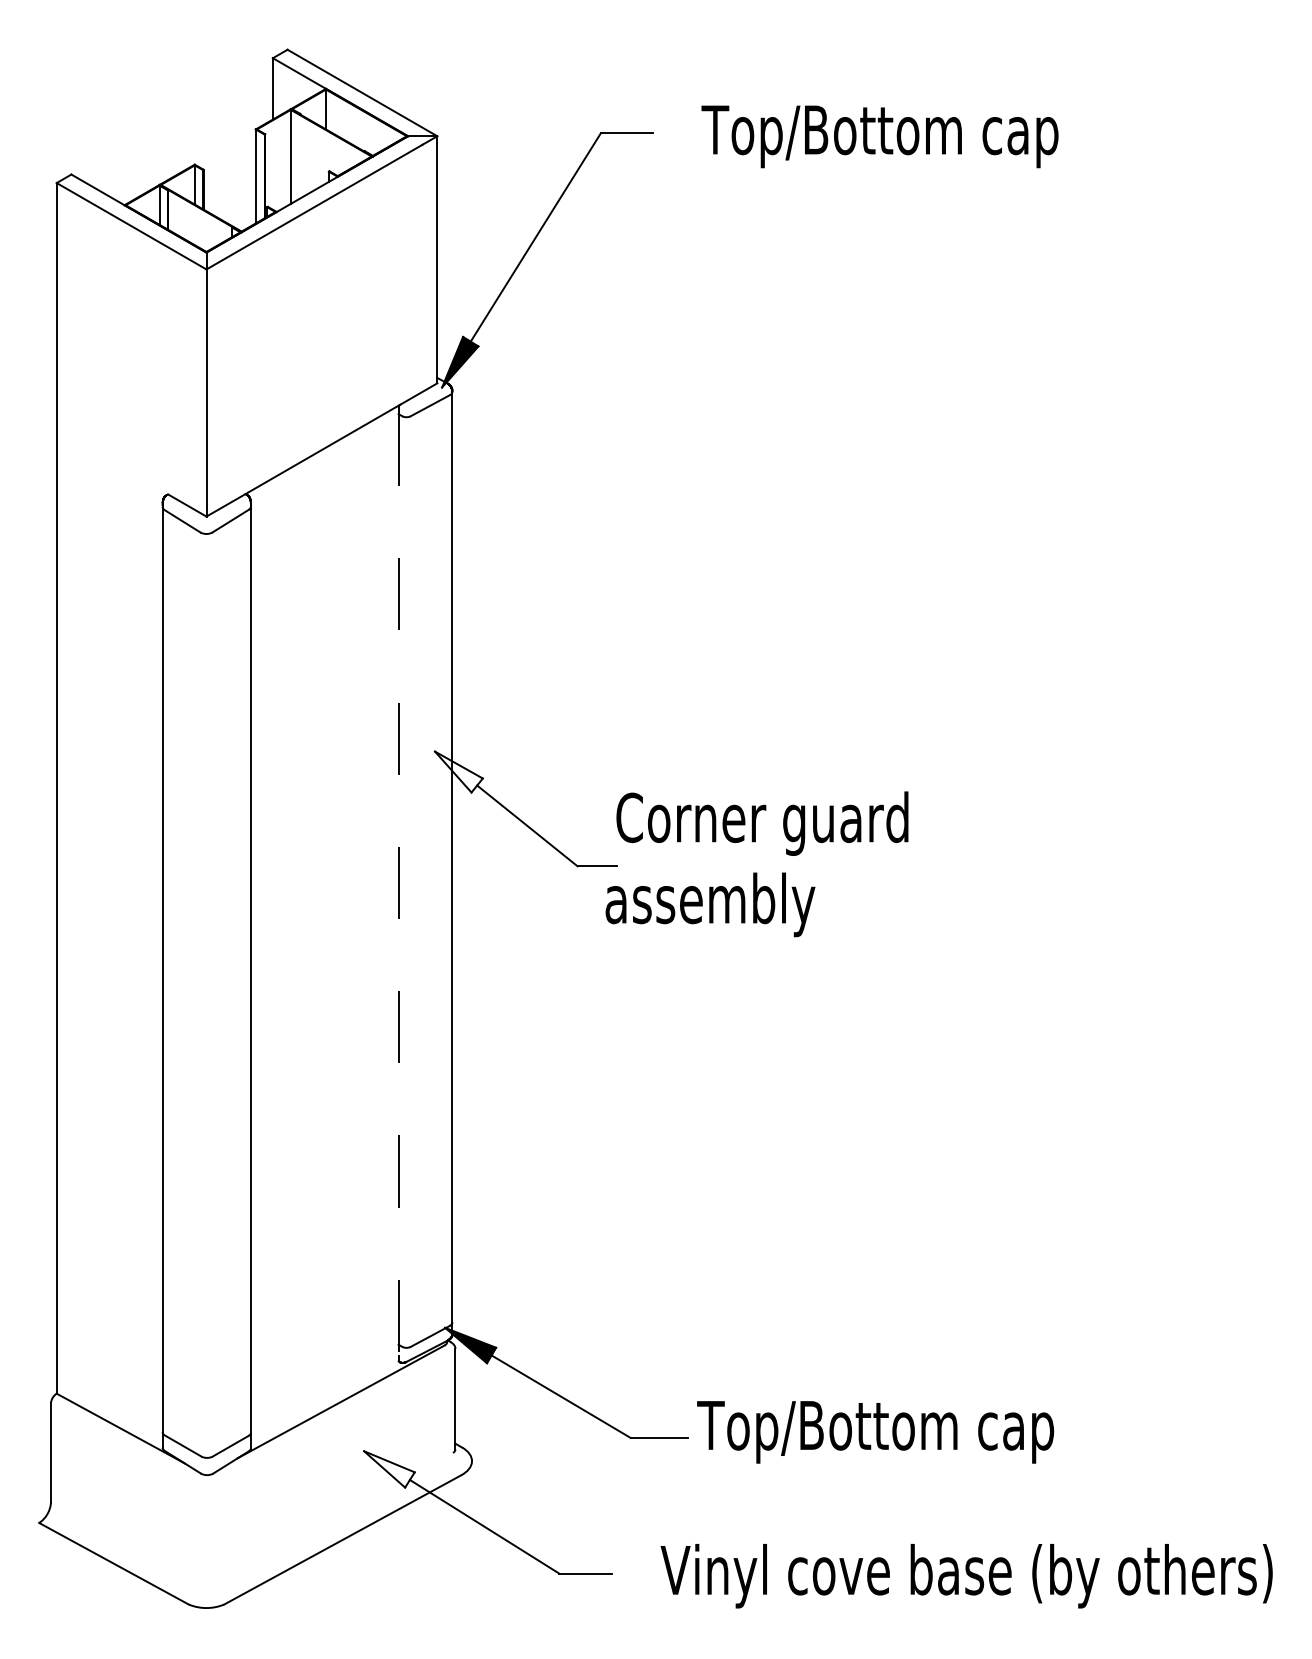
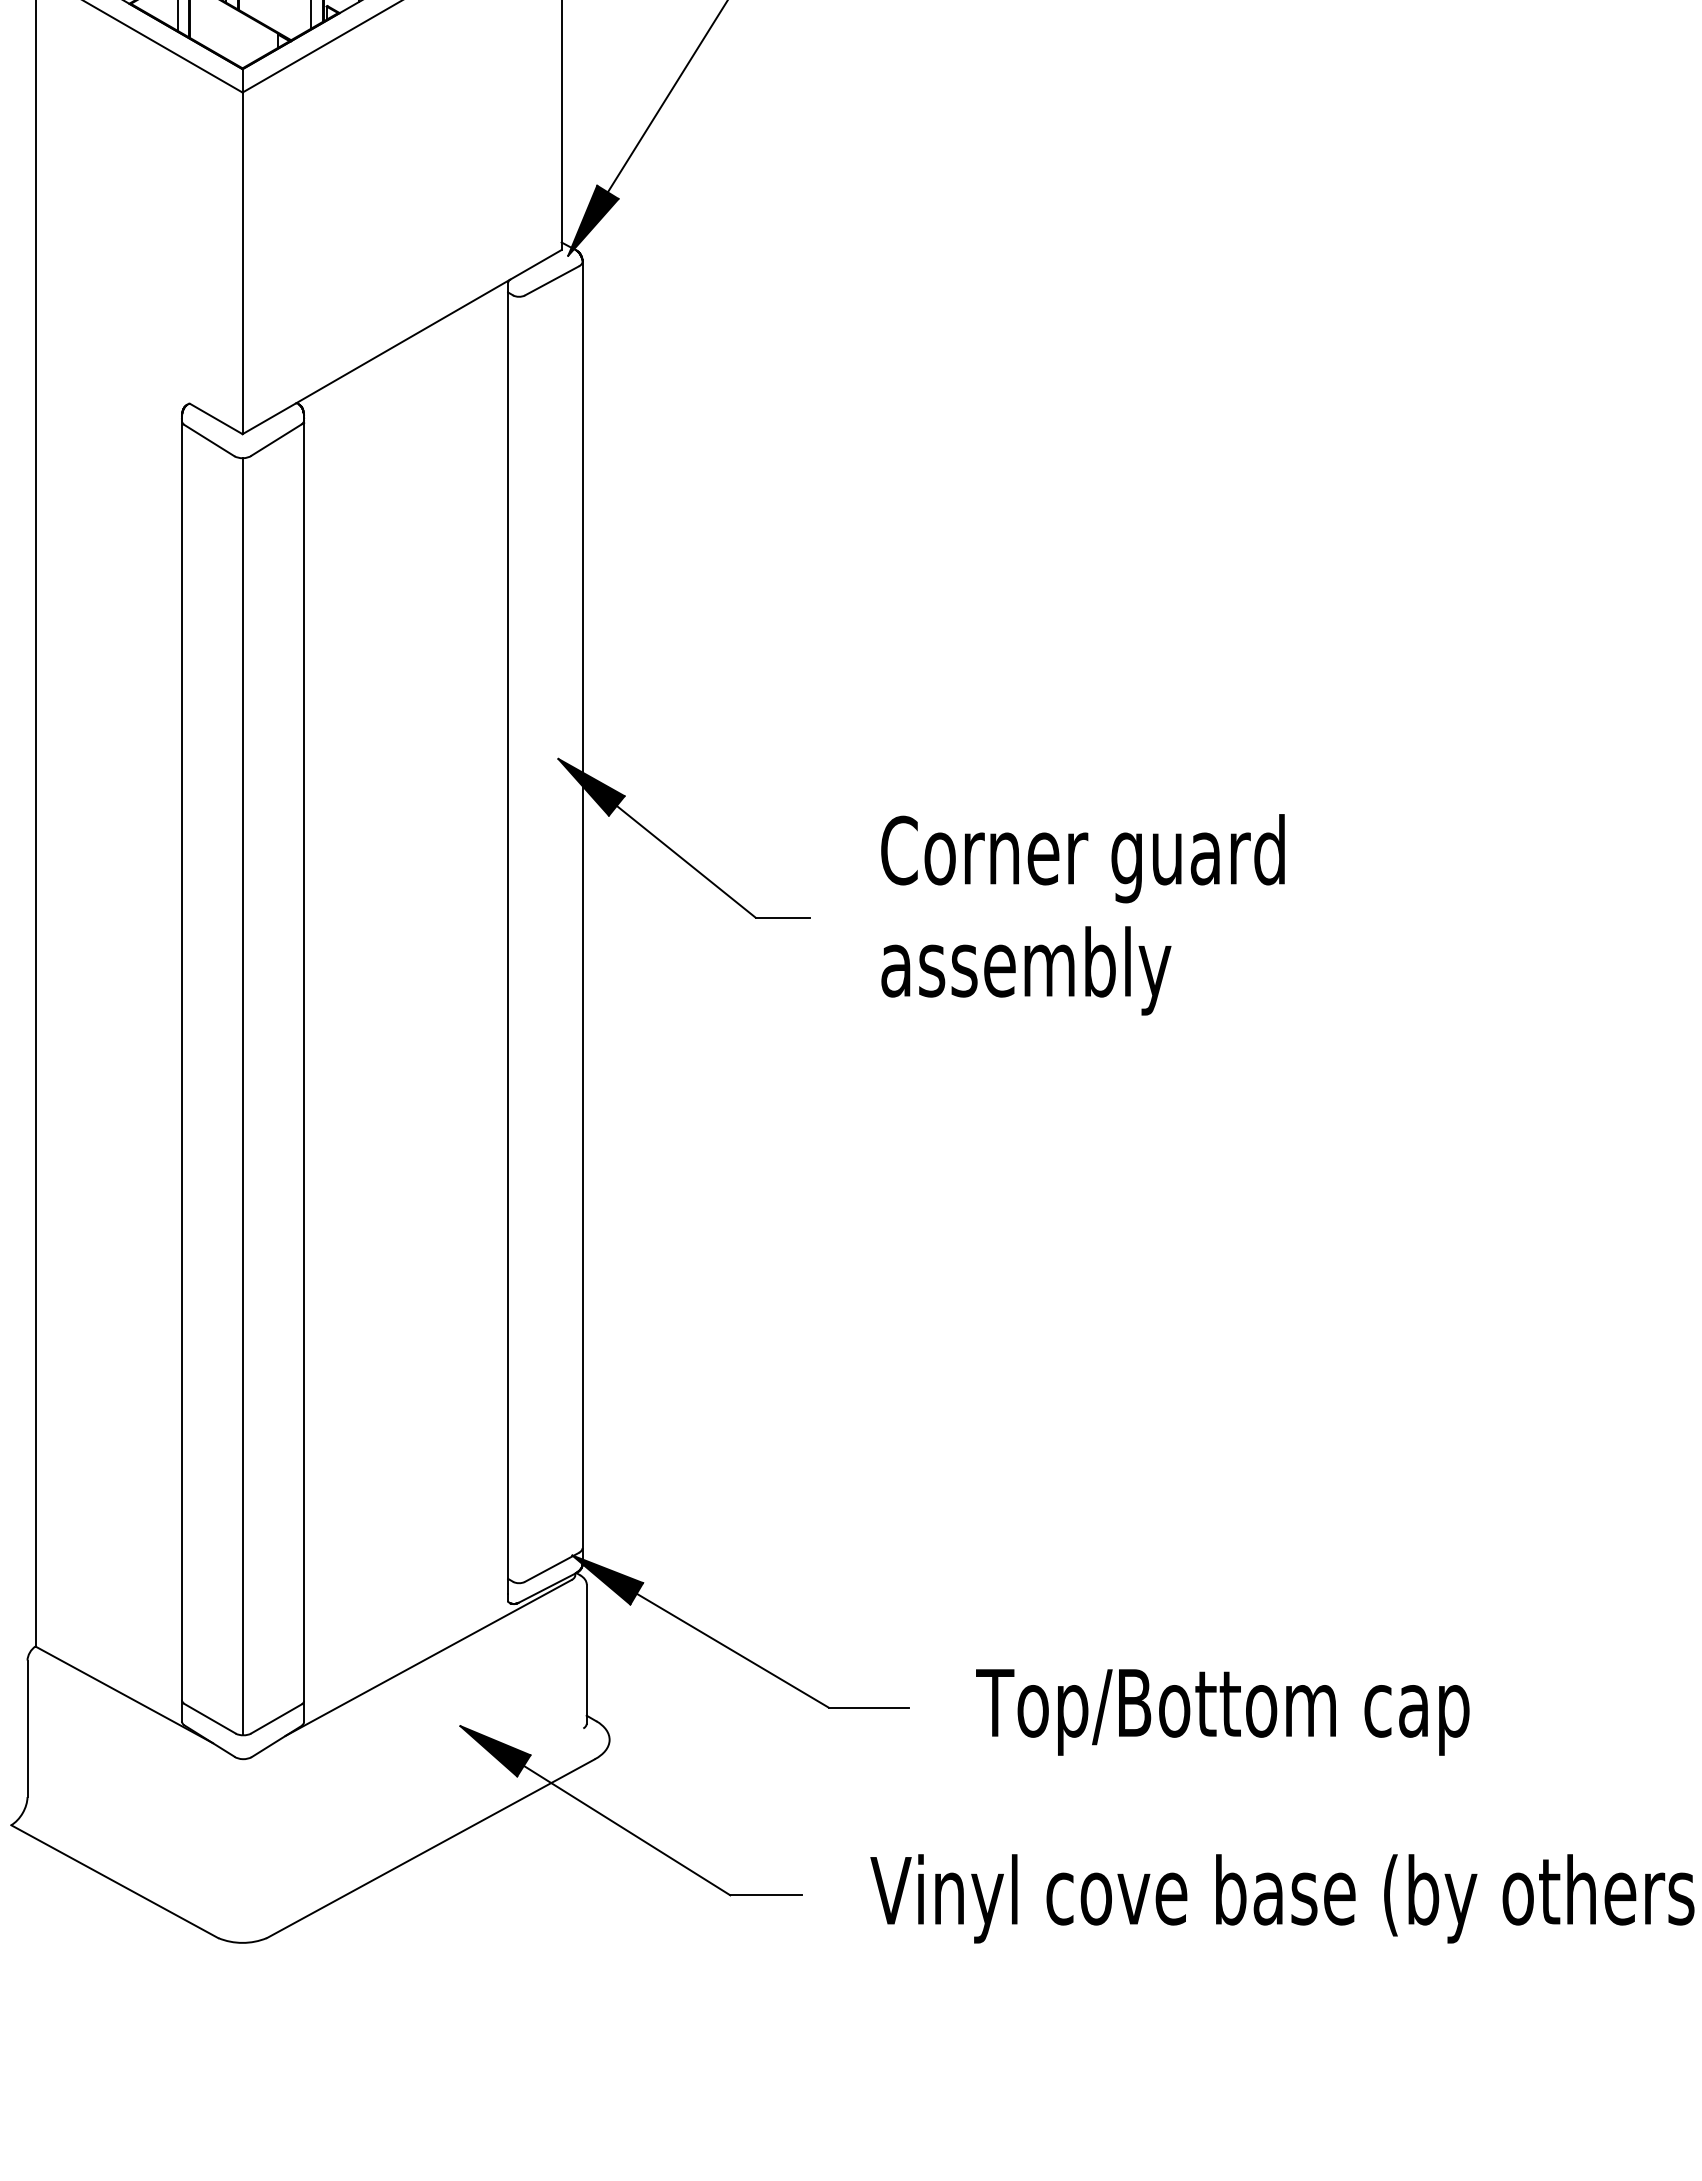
fill: (458, 771) -> (590, 786), added
text: (762, 823) -> (1083, 858), moved
line: (398, 884) -> (507, 942), dashed -> solid
text: (710, 904) -> (1026, 970), moved
line: (206, 995) -> (242, 1096), added
text: (875, 1432) -> (1222, 1712), moved
fill: (389, 1469) -> (495, 1751), added

